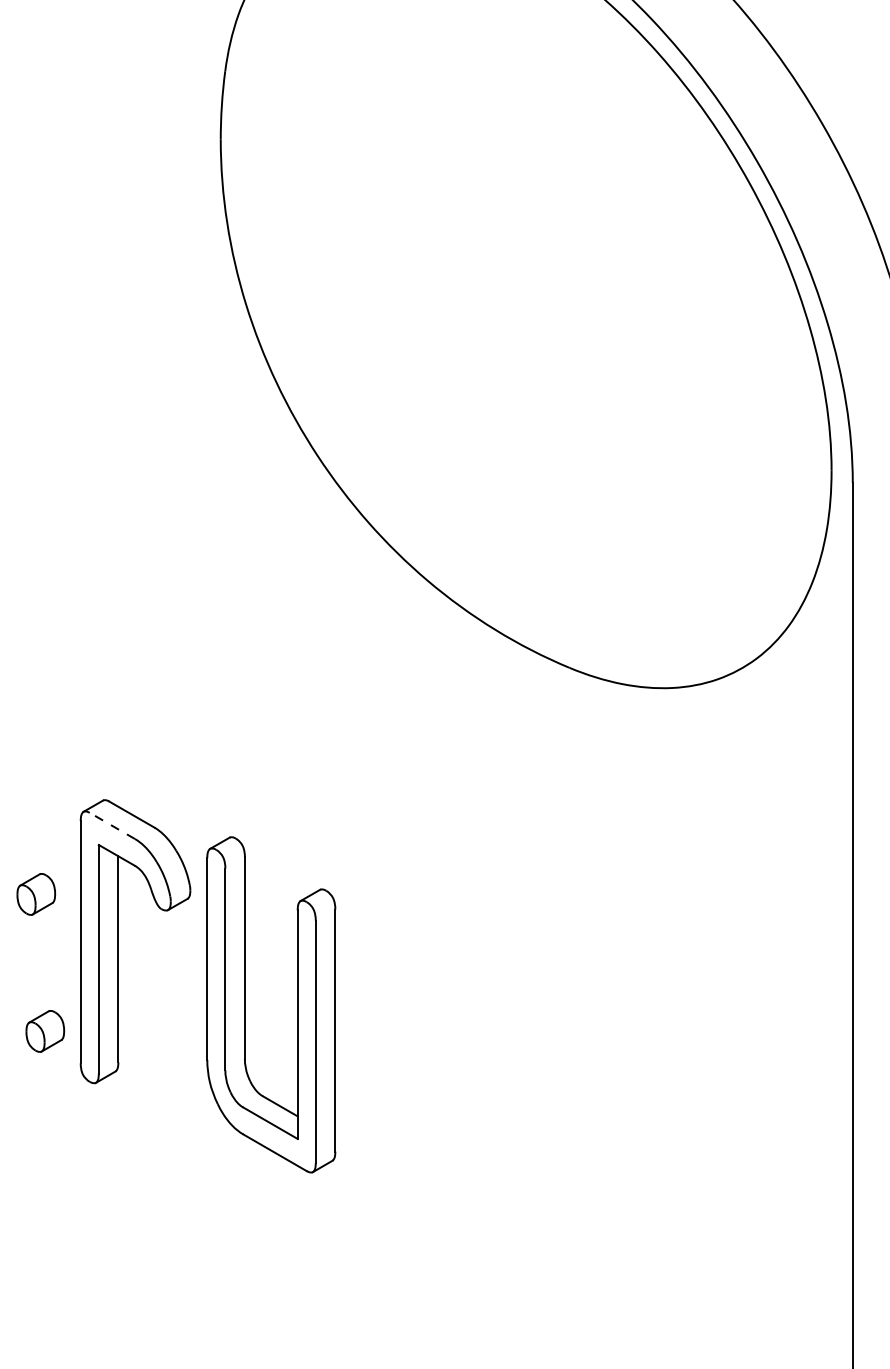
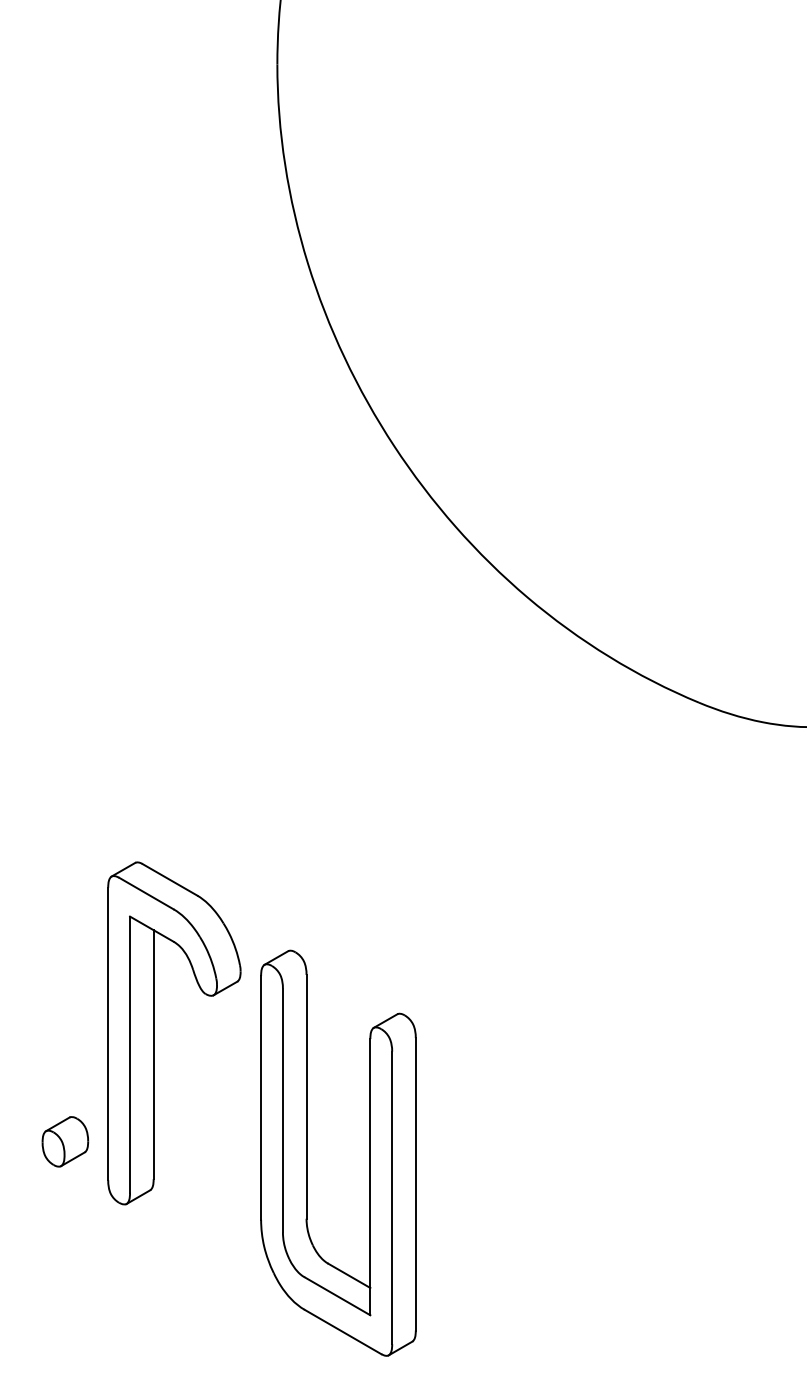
line: (111, 825) -> (145, 893), dashed -> solid
part: (36, 894) -> (54, 976), removed
part: (245, 1004) -> (307, 1152), moved

